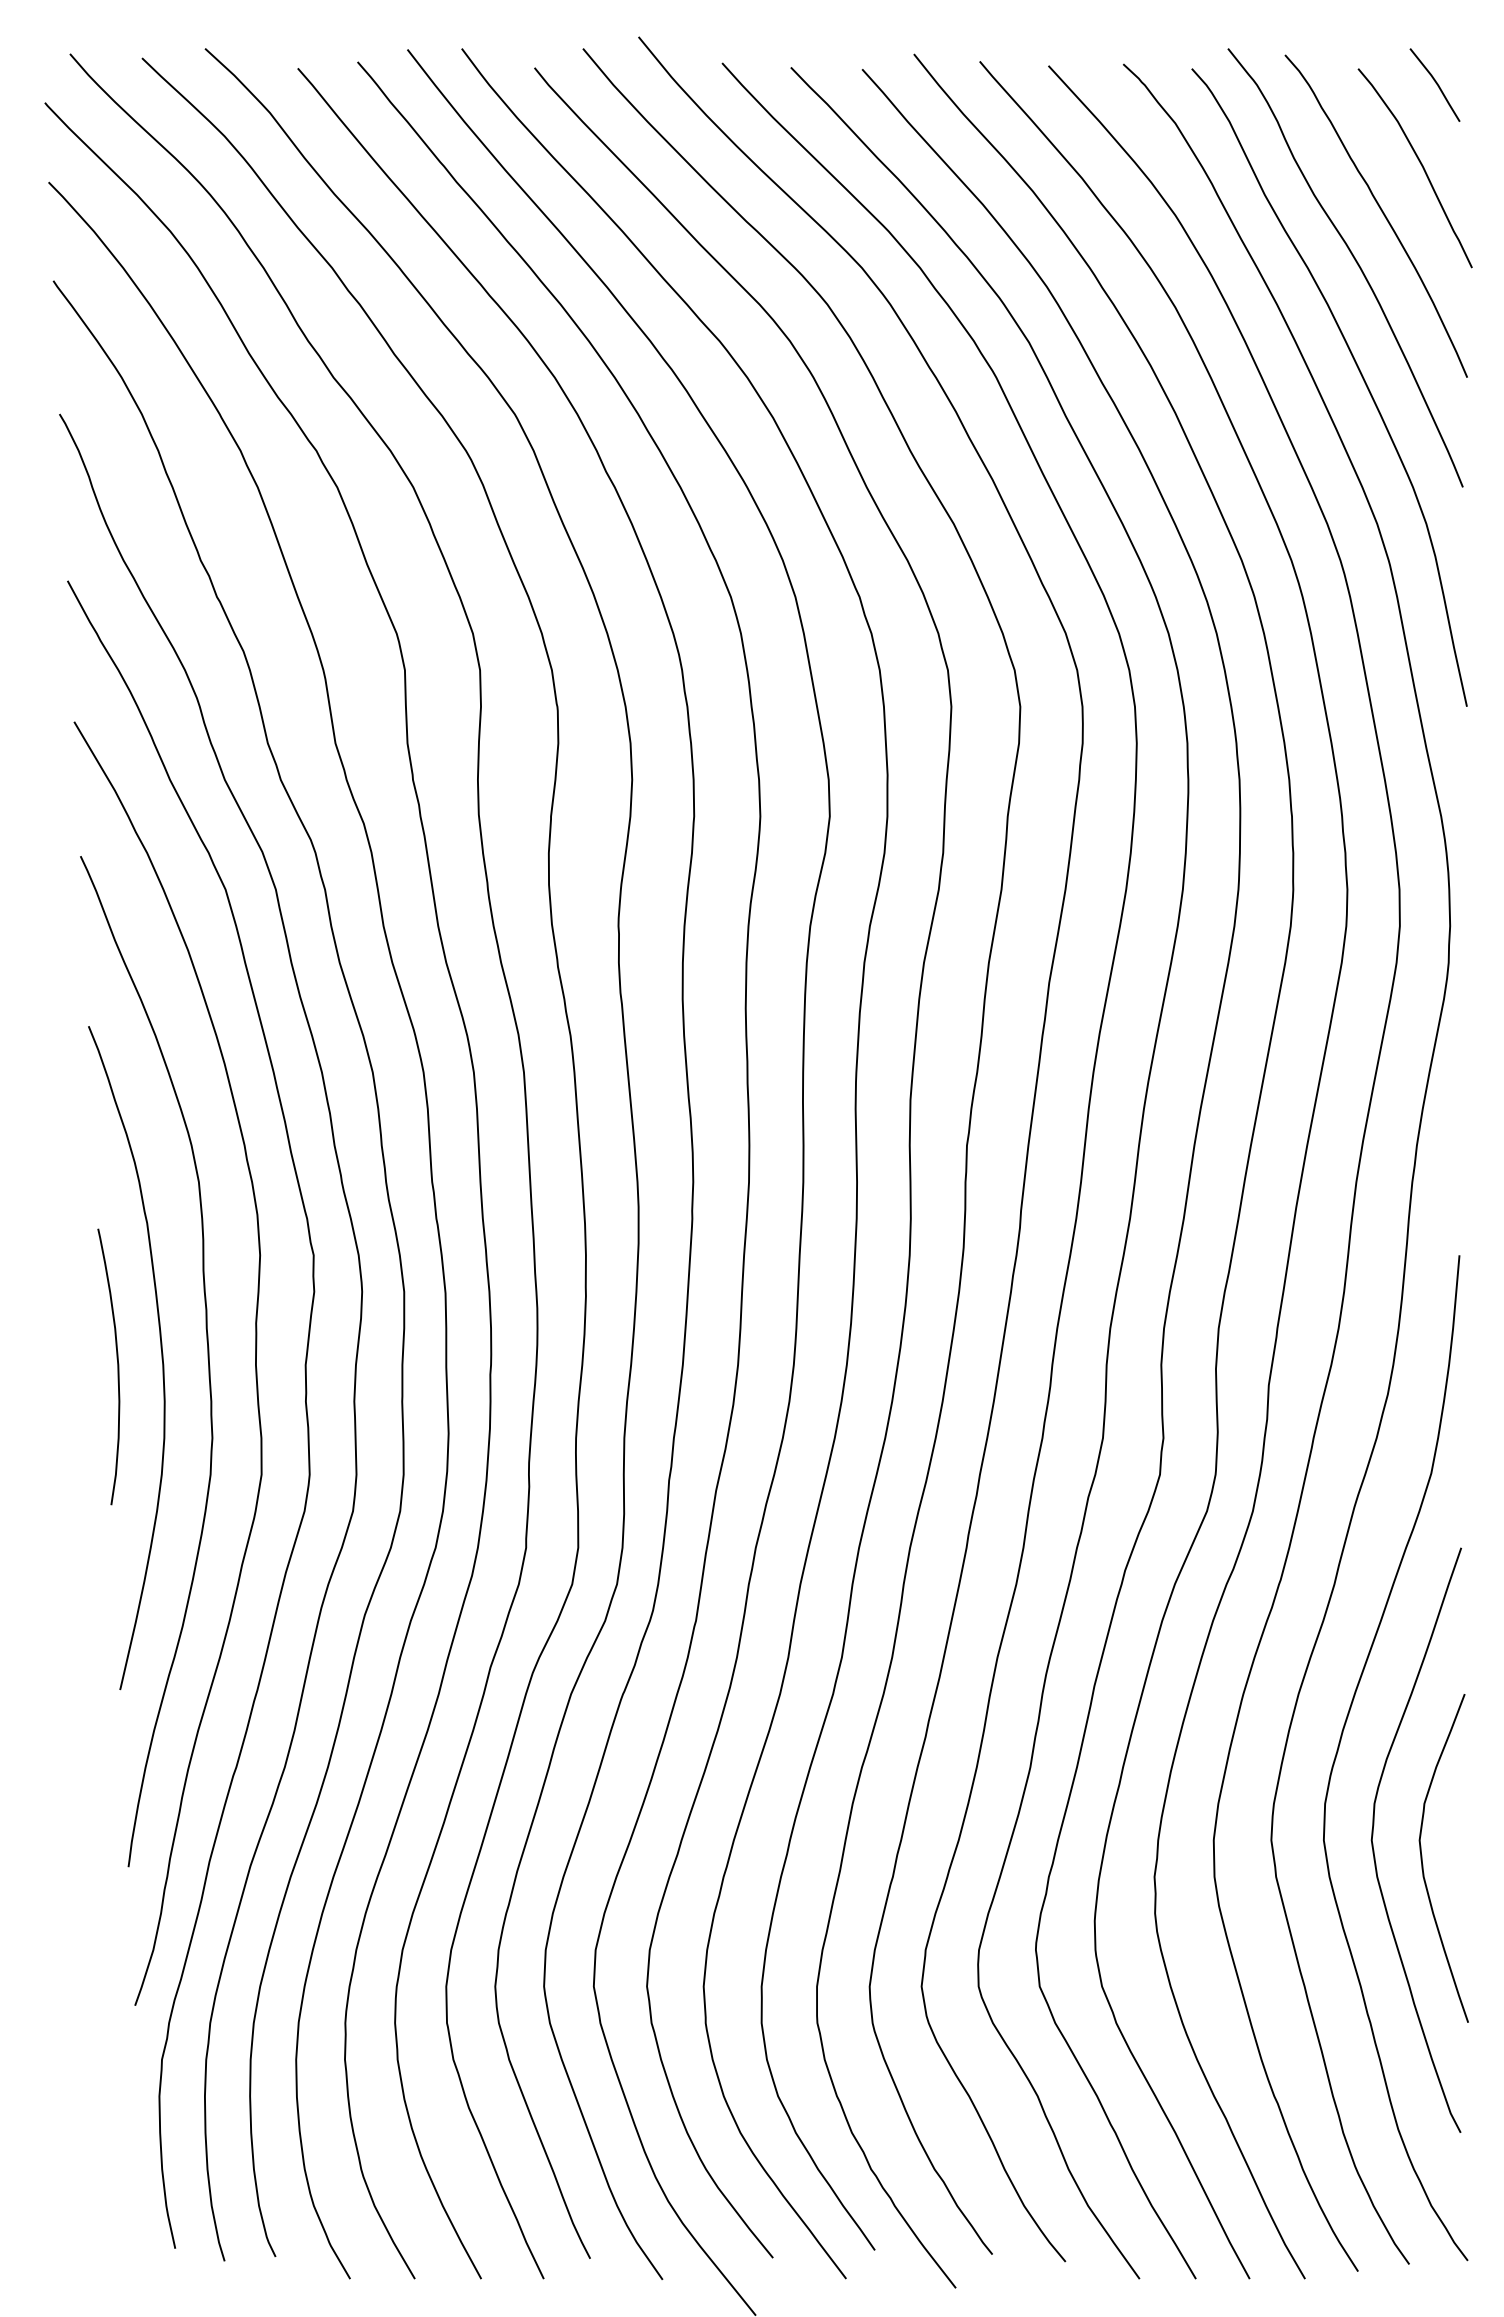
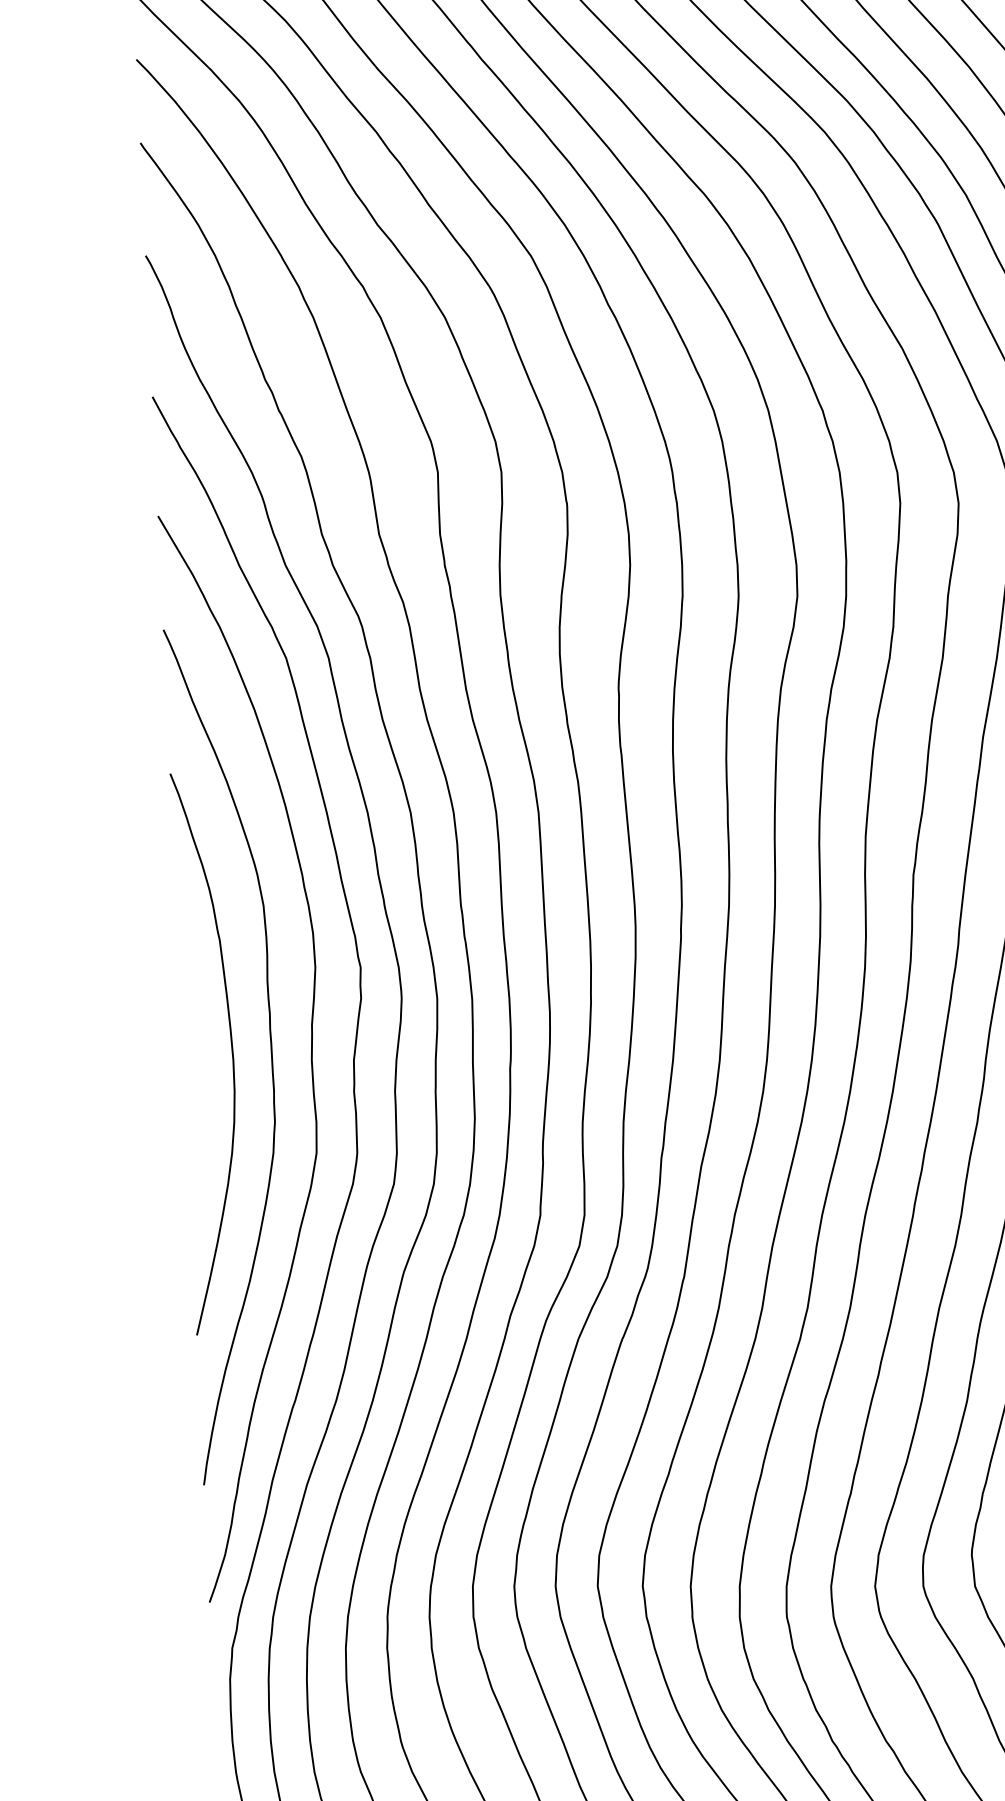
curve: (117, 1366) -> (194, 1061), removed

